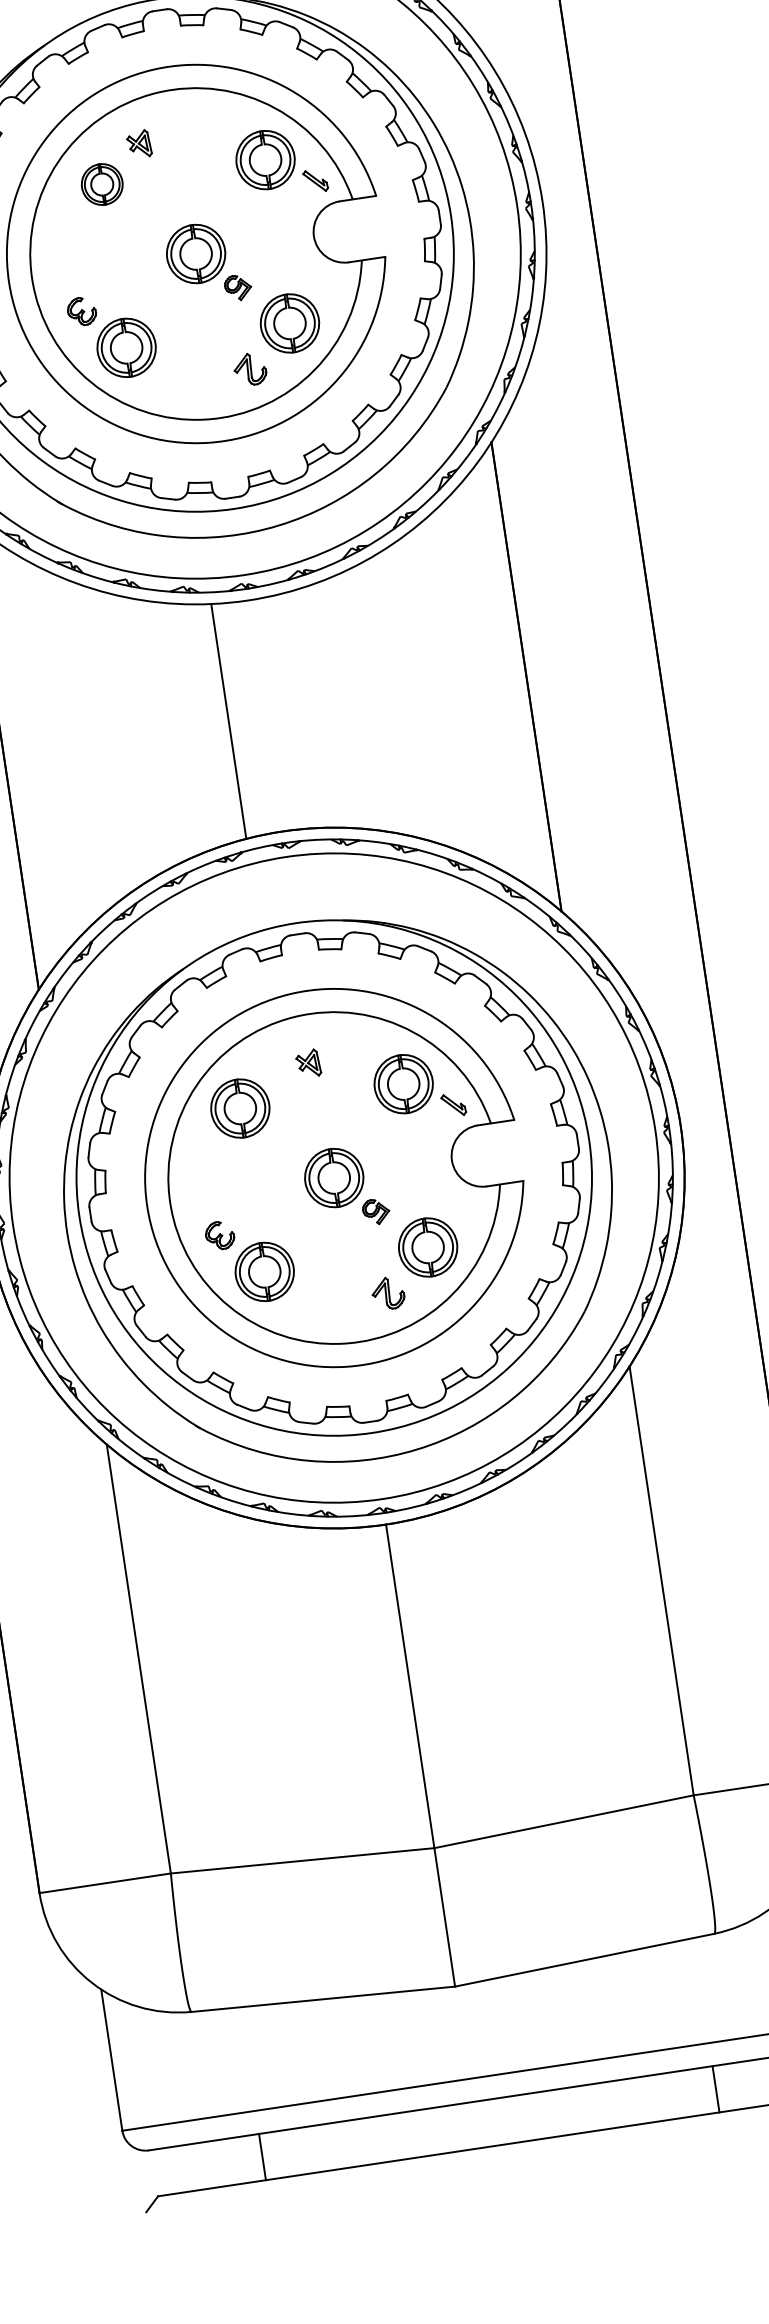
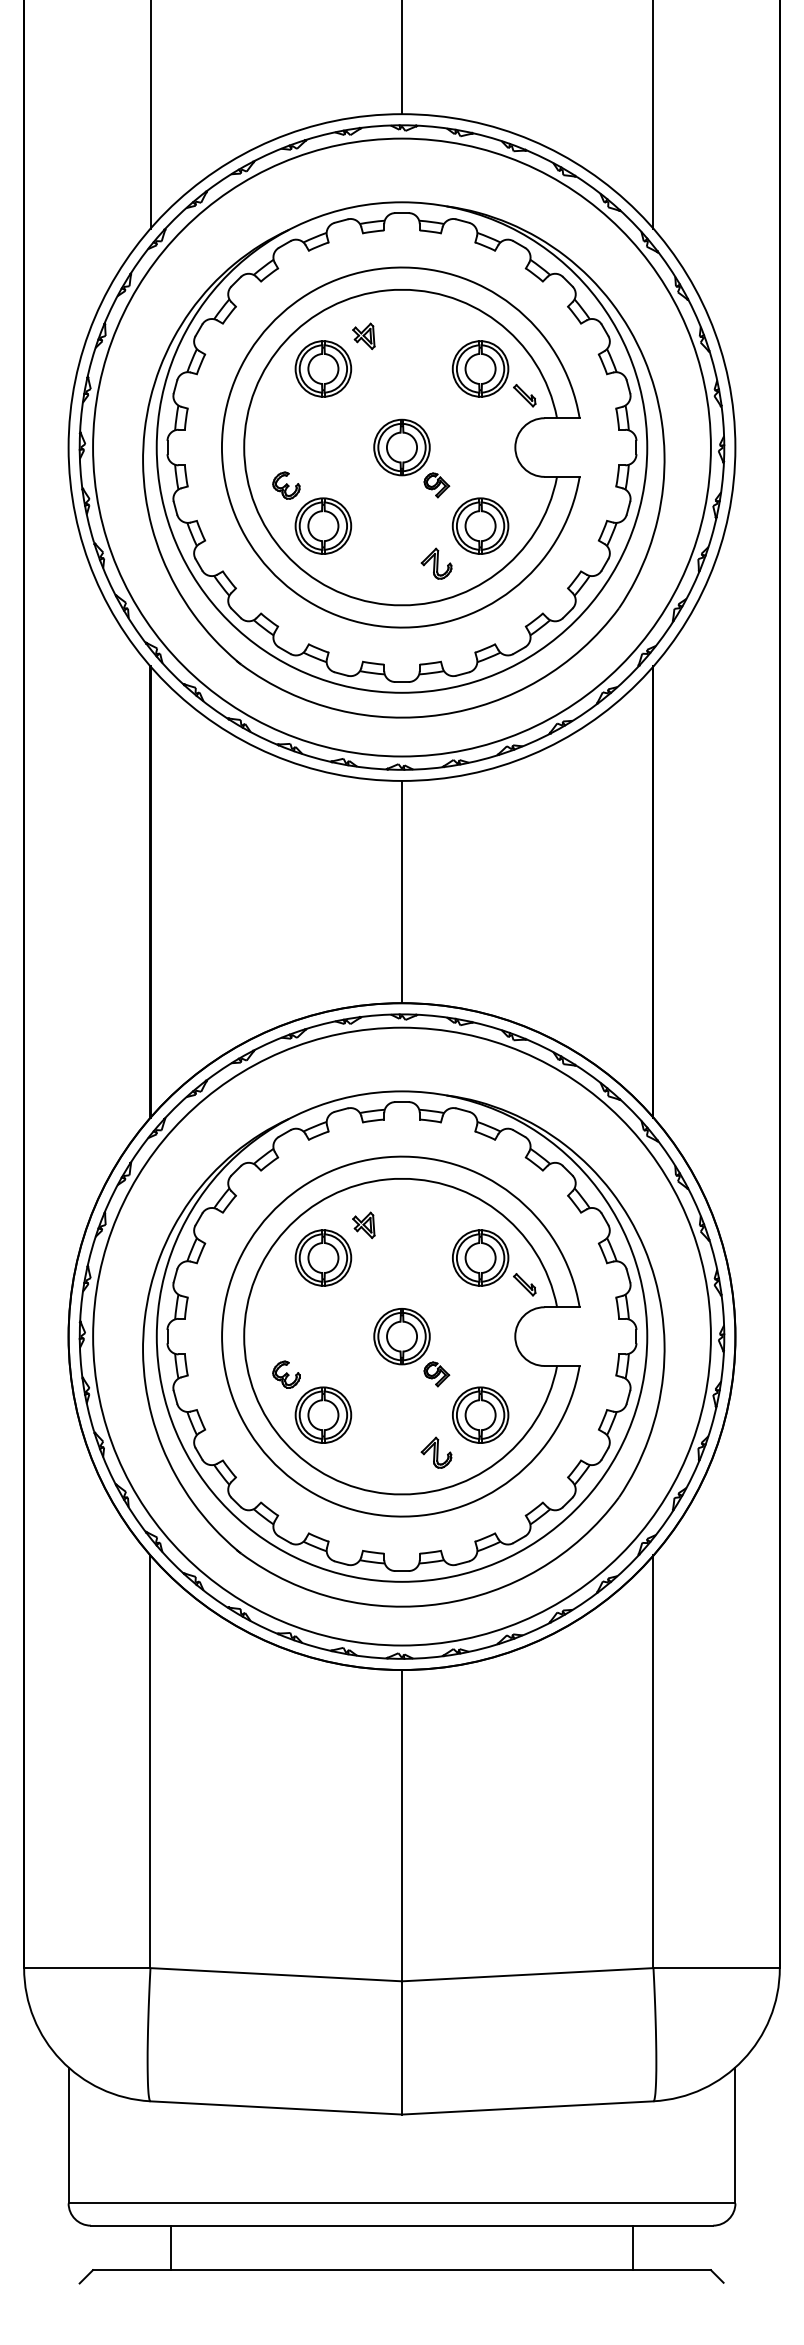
part: (102, 184) -> (323, 368), size x1.43
line: (229, 720) -> (402, 891), moved
part: (308, 1063) -> (363, 1225), moved
line: (262, 2156) -> (170, 2247), moved

